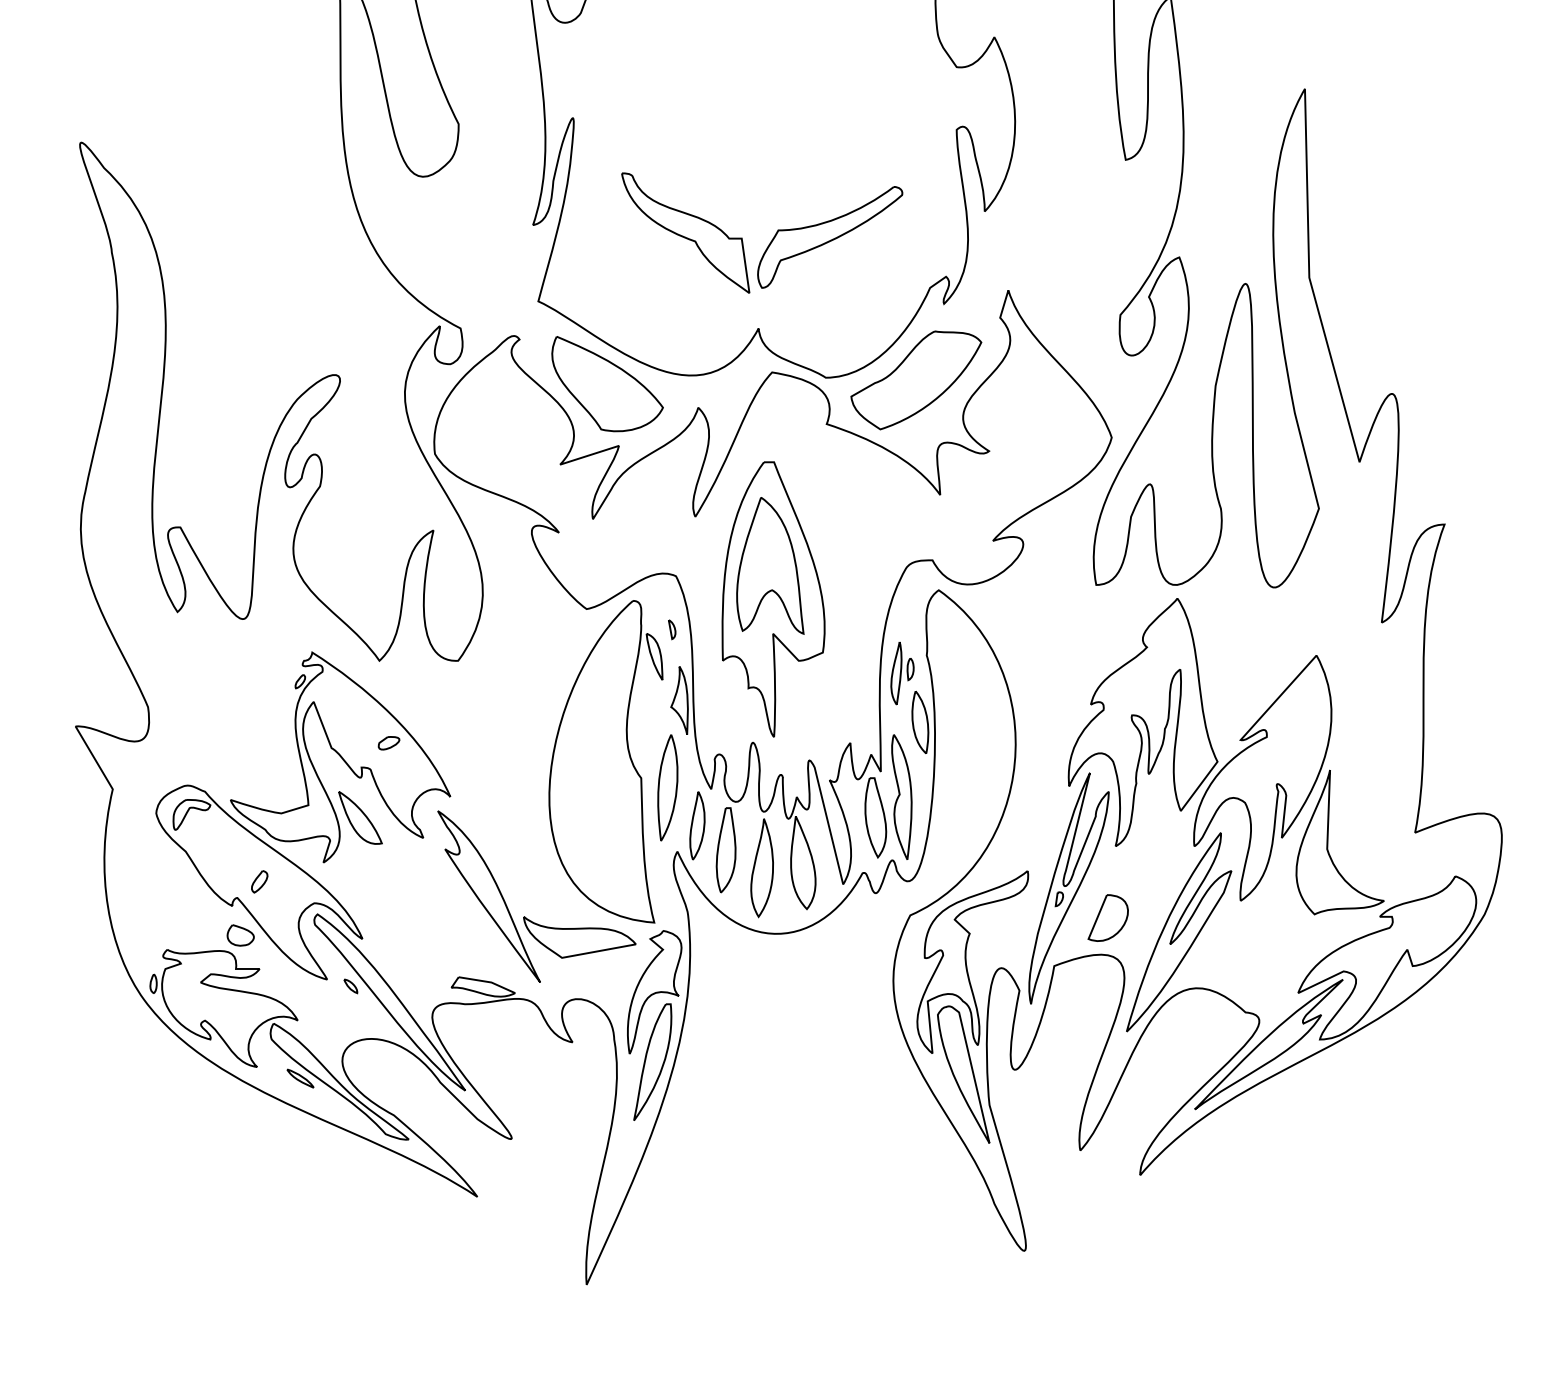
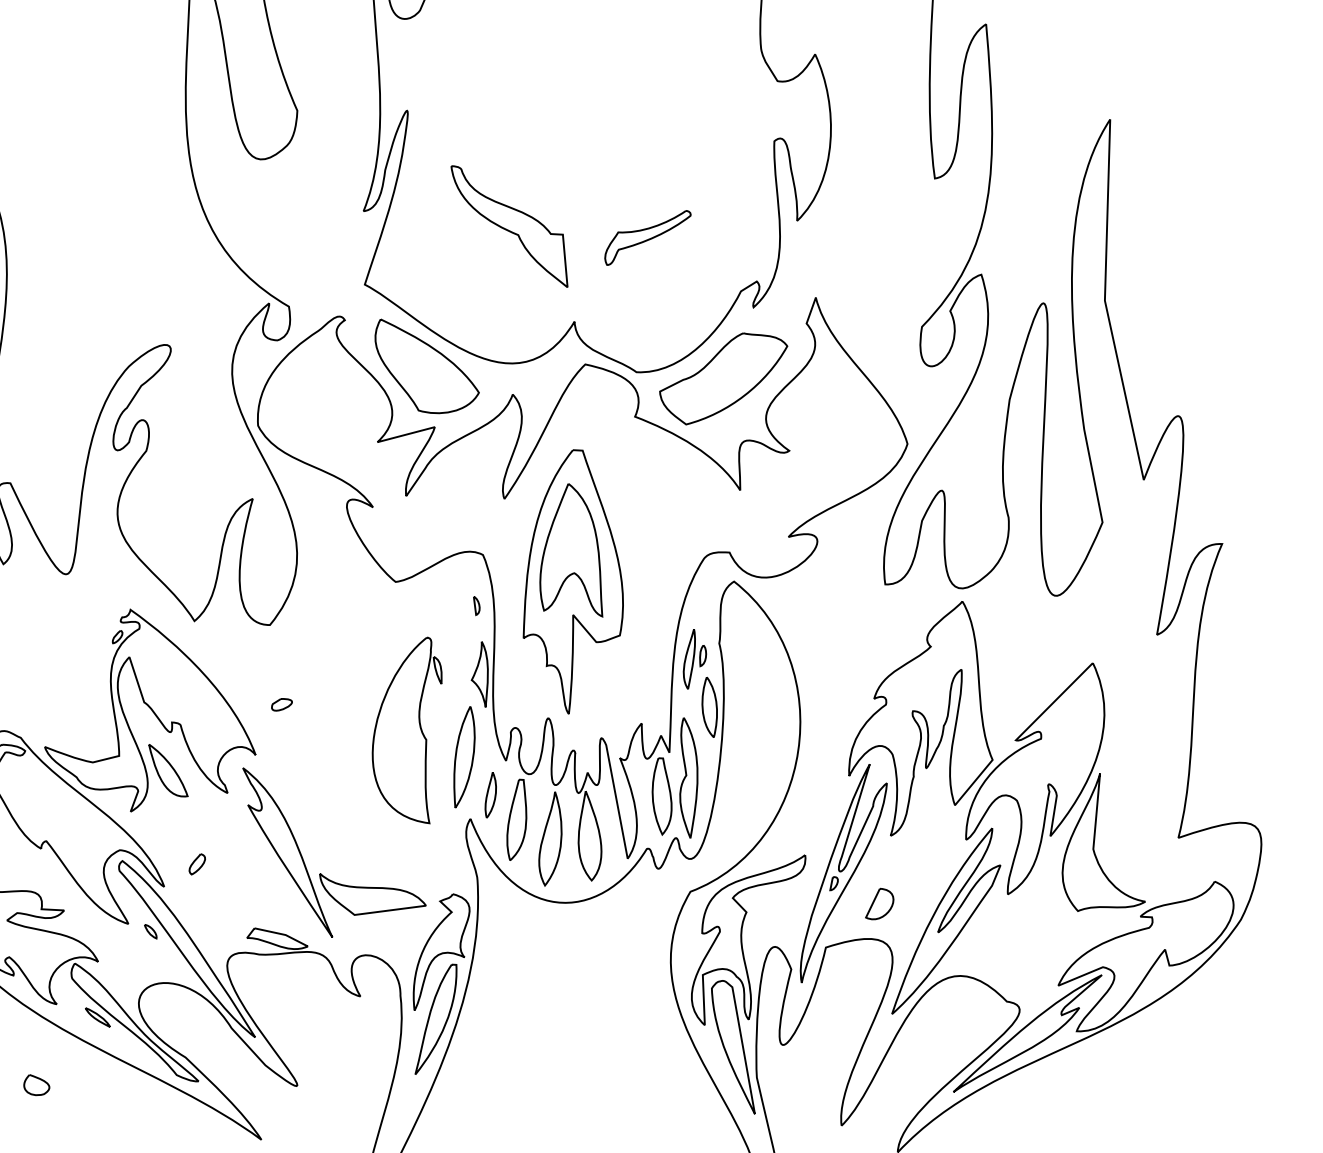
part: (830, 237) -> (648, 238), size x0.6
part: (388, 743) -> (281, 705), moved
part: (605, 761) -> (406, 728), size x0.6
part: (697, 825) -> (491, 794), size x0.7
part: (259, 881) -> (197, 864), moved
part: (1107, 917) -> (879, 903), size x0.7
part: (240, 935) -> (36, 1085), moved

